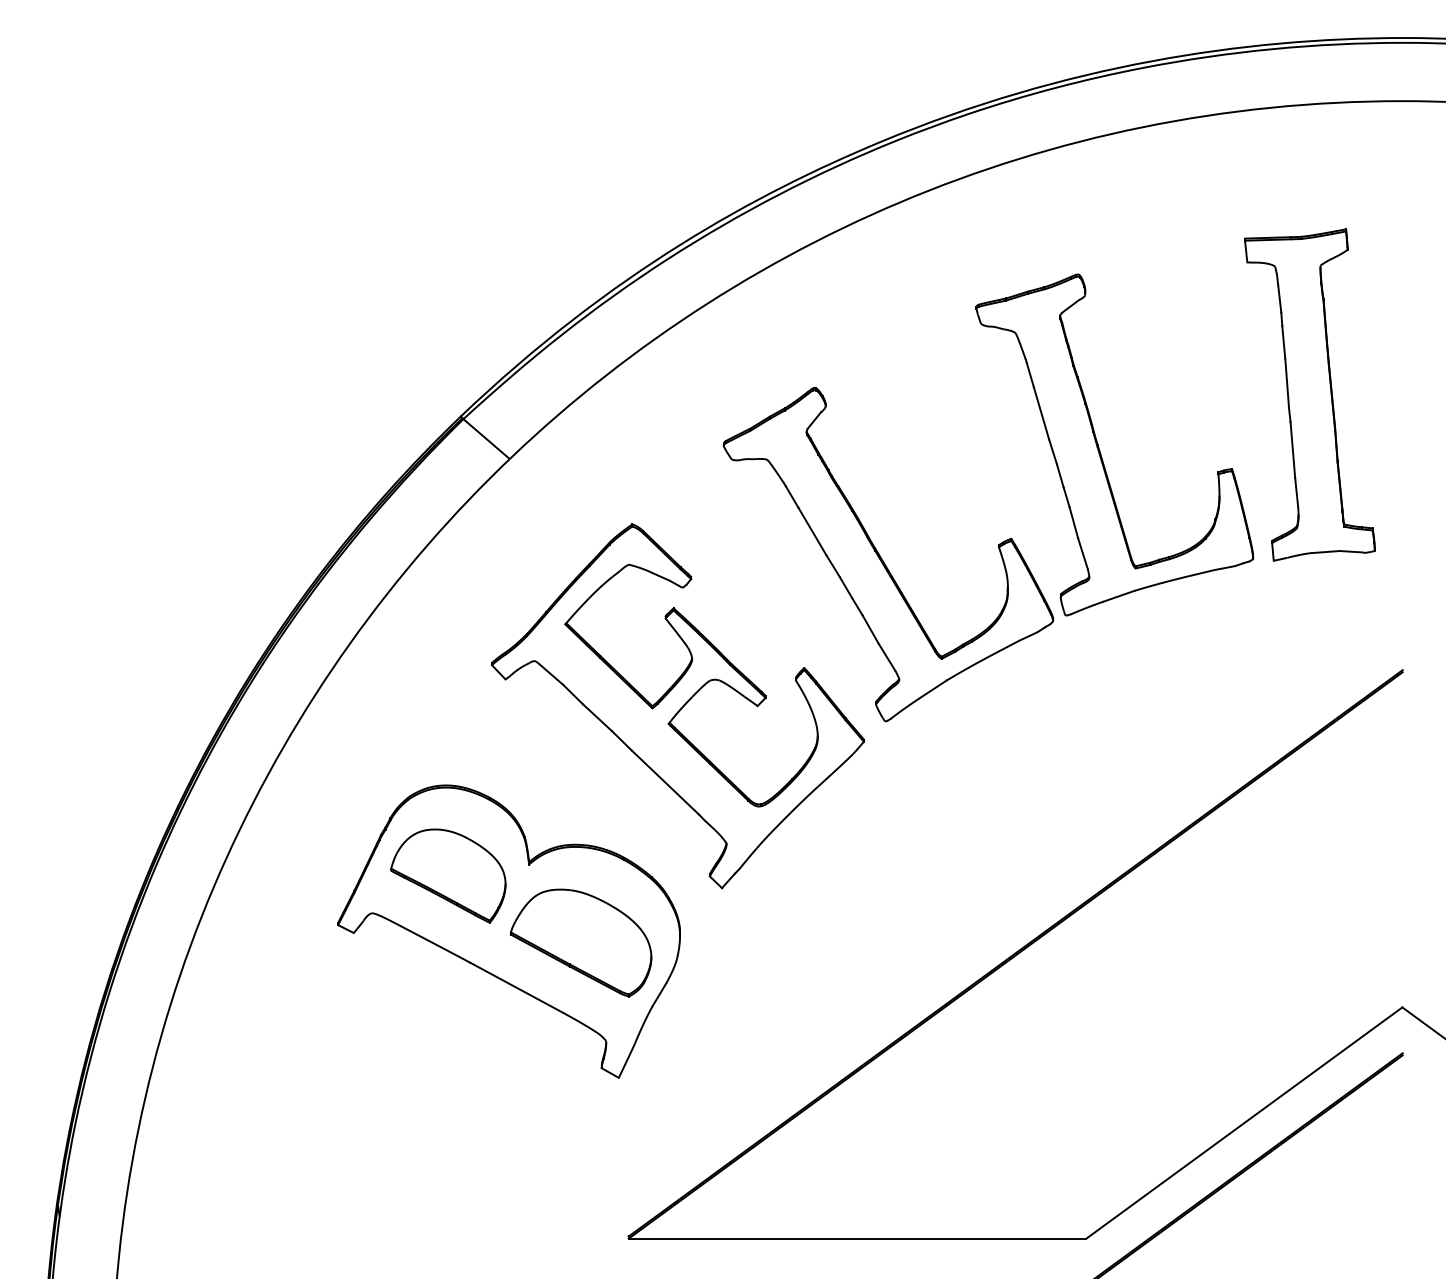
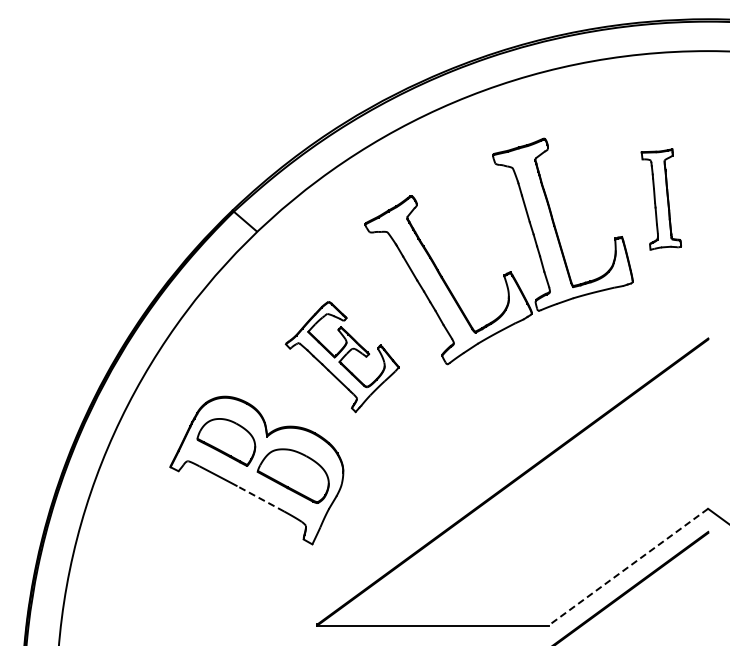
part: (1310, 394) -> (661, 199), size x0.6
part: (678, 705) -> (342, 356), size x0.6
line: (516, 987) -> (260, 498), solid -> dashed
line: (1244, 1123) -> (628, 567), solid -> dashed

